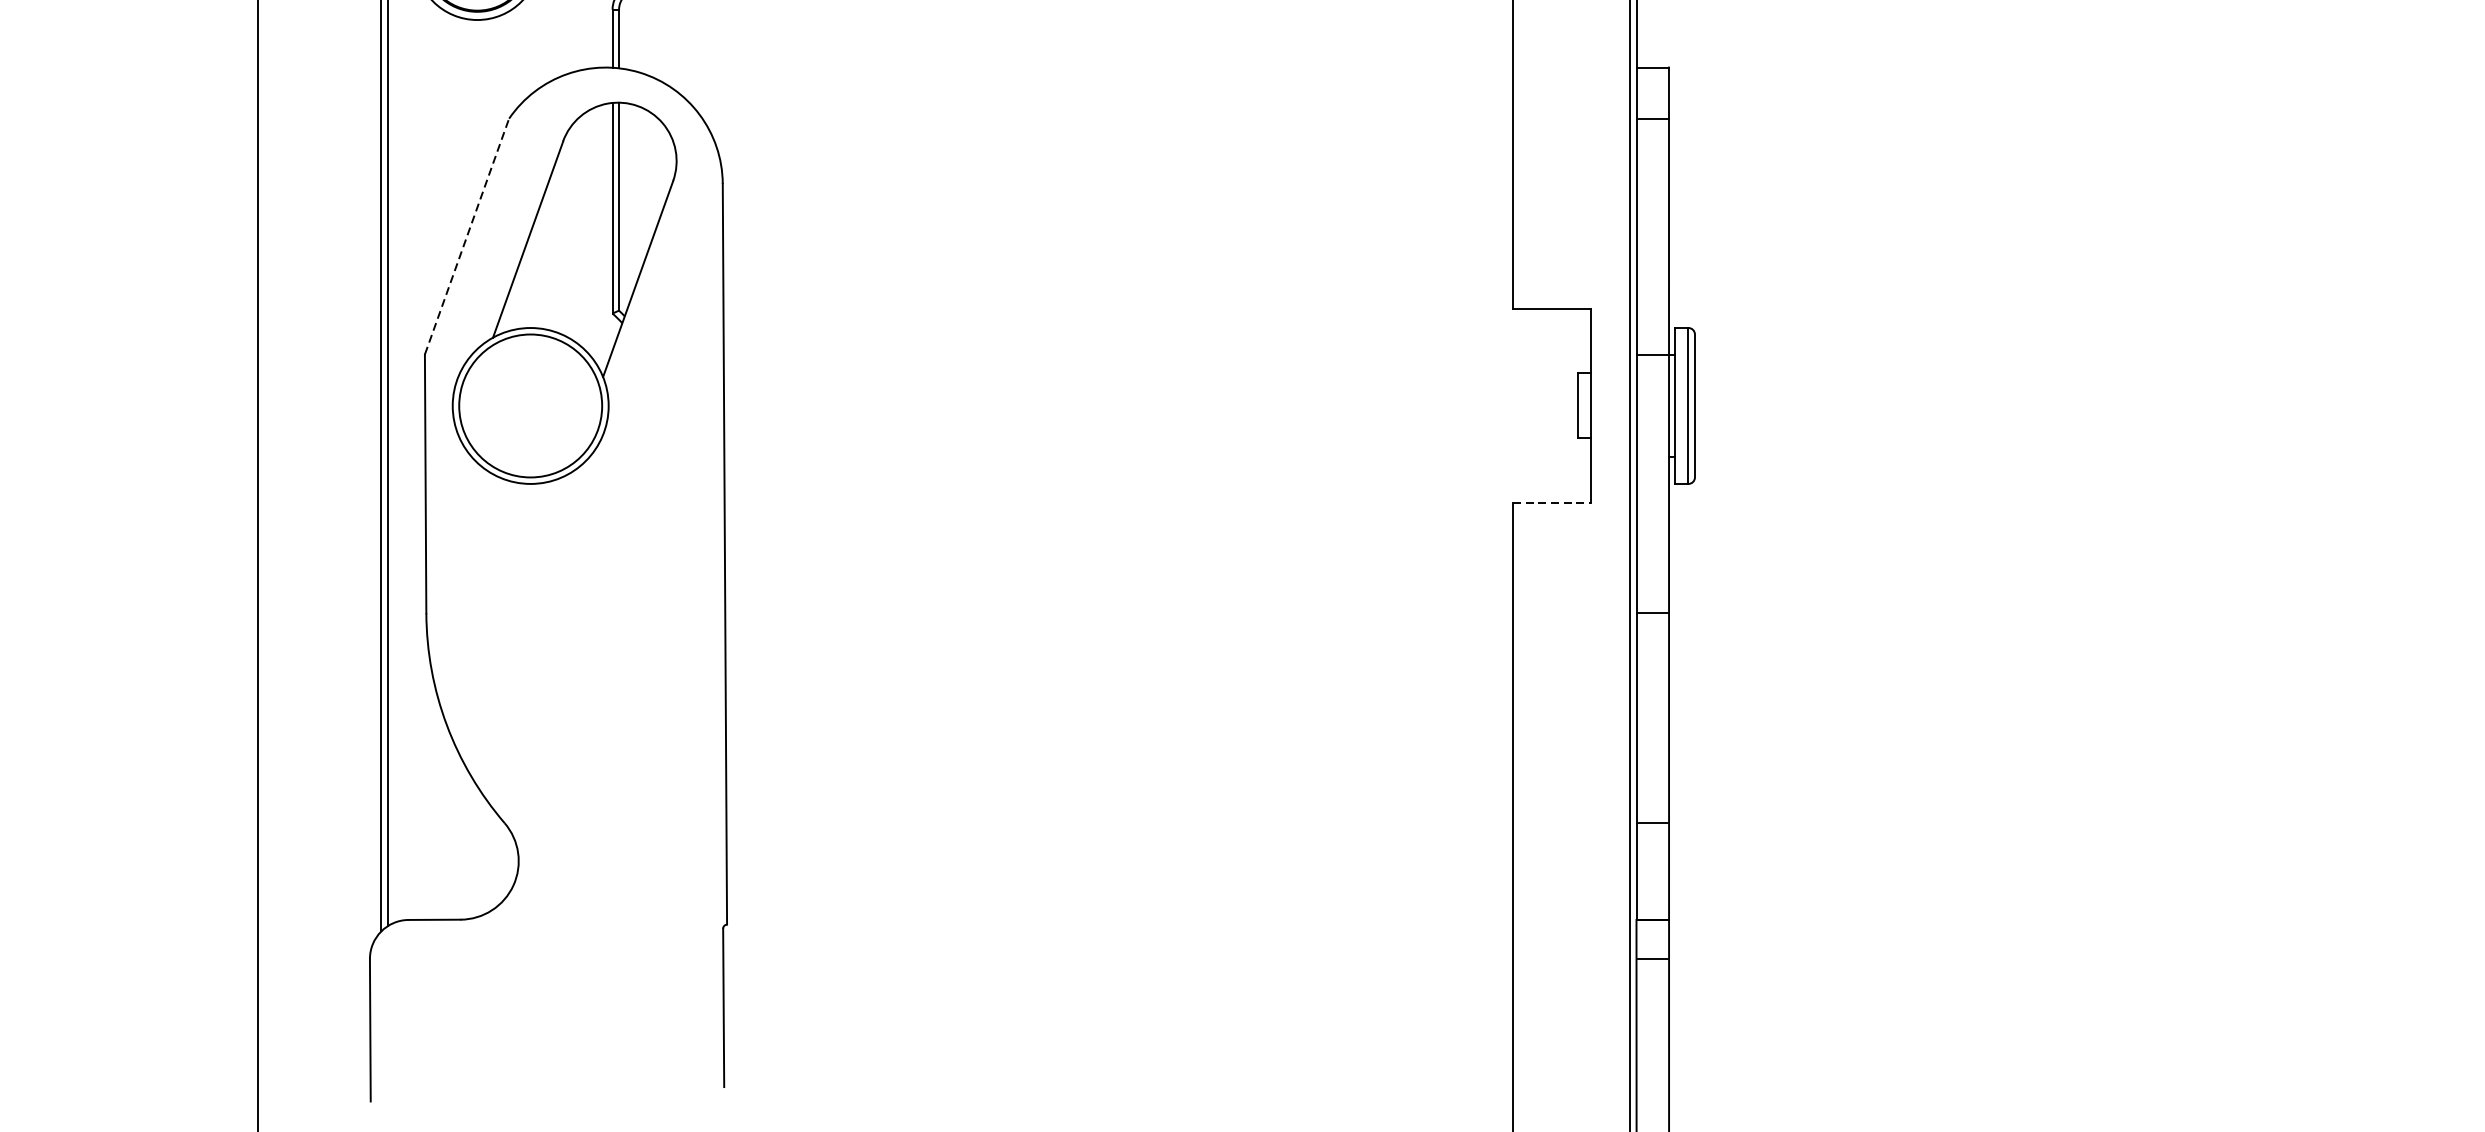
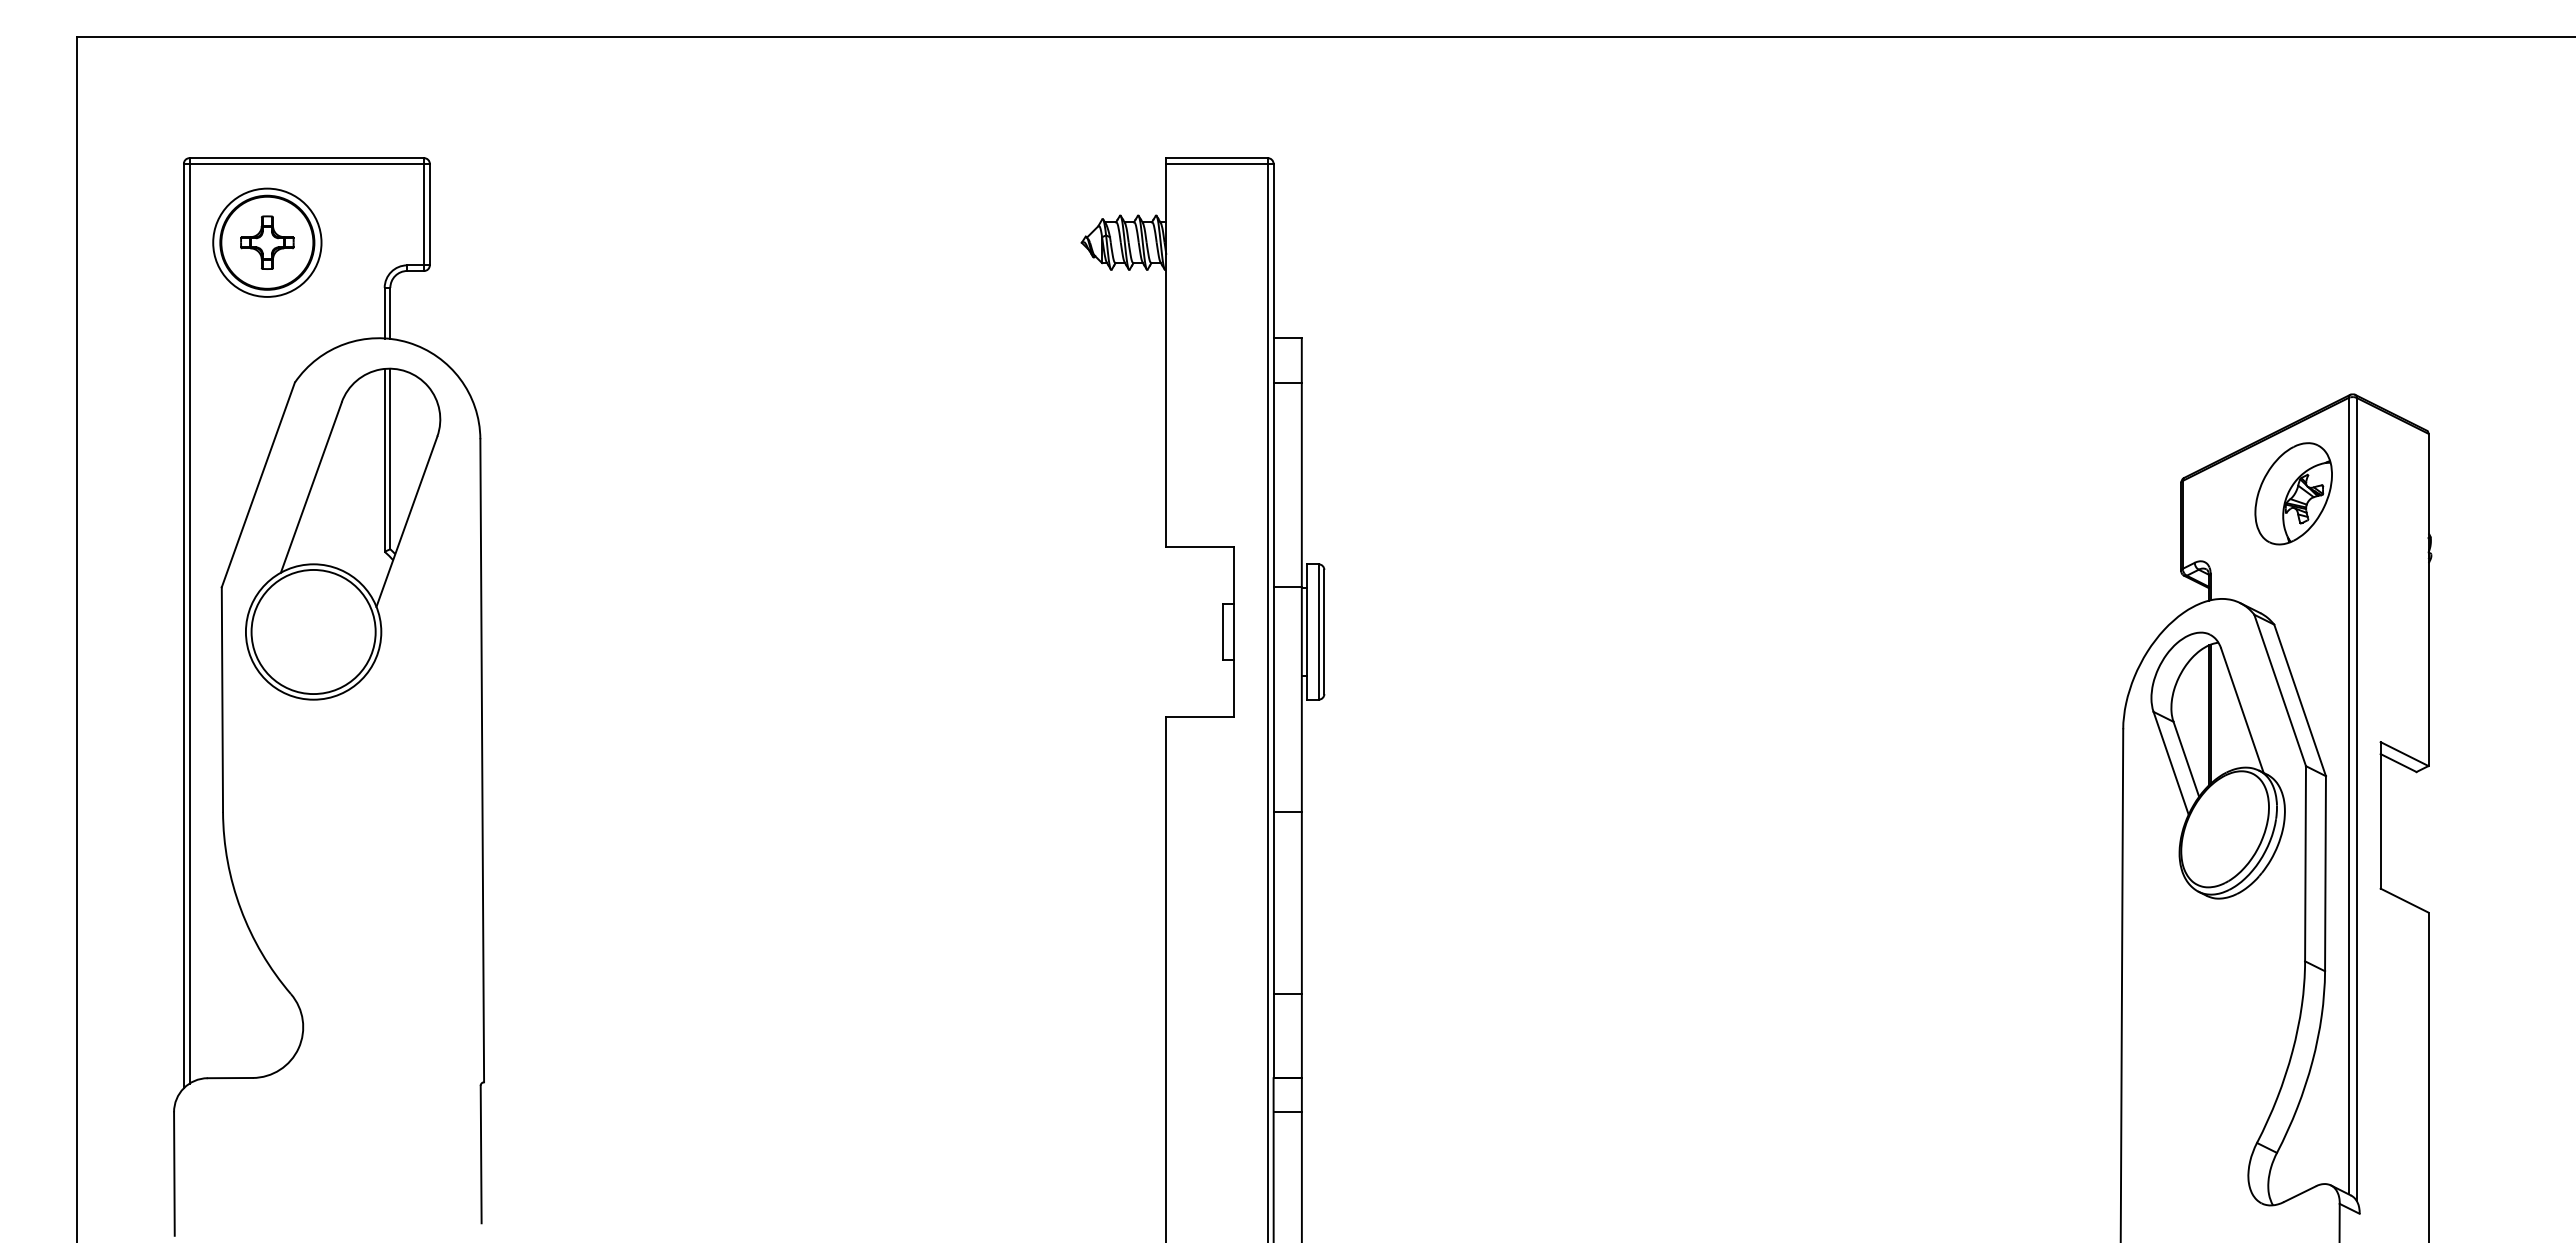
line: (467, 236) -> (258, 484), dashed -> solid
line: (1552, 503) -> (1200, 716), dashed -> solid

